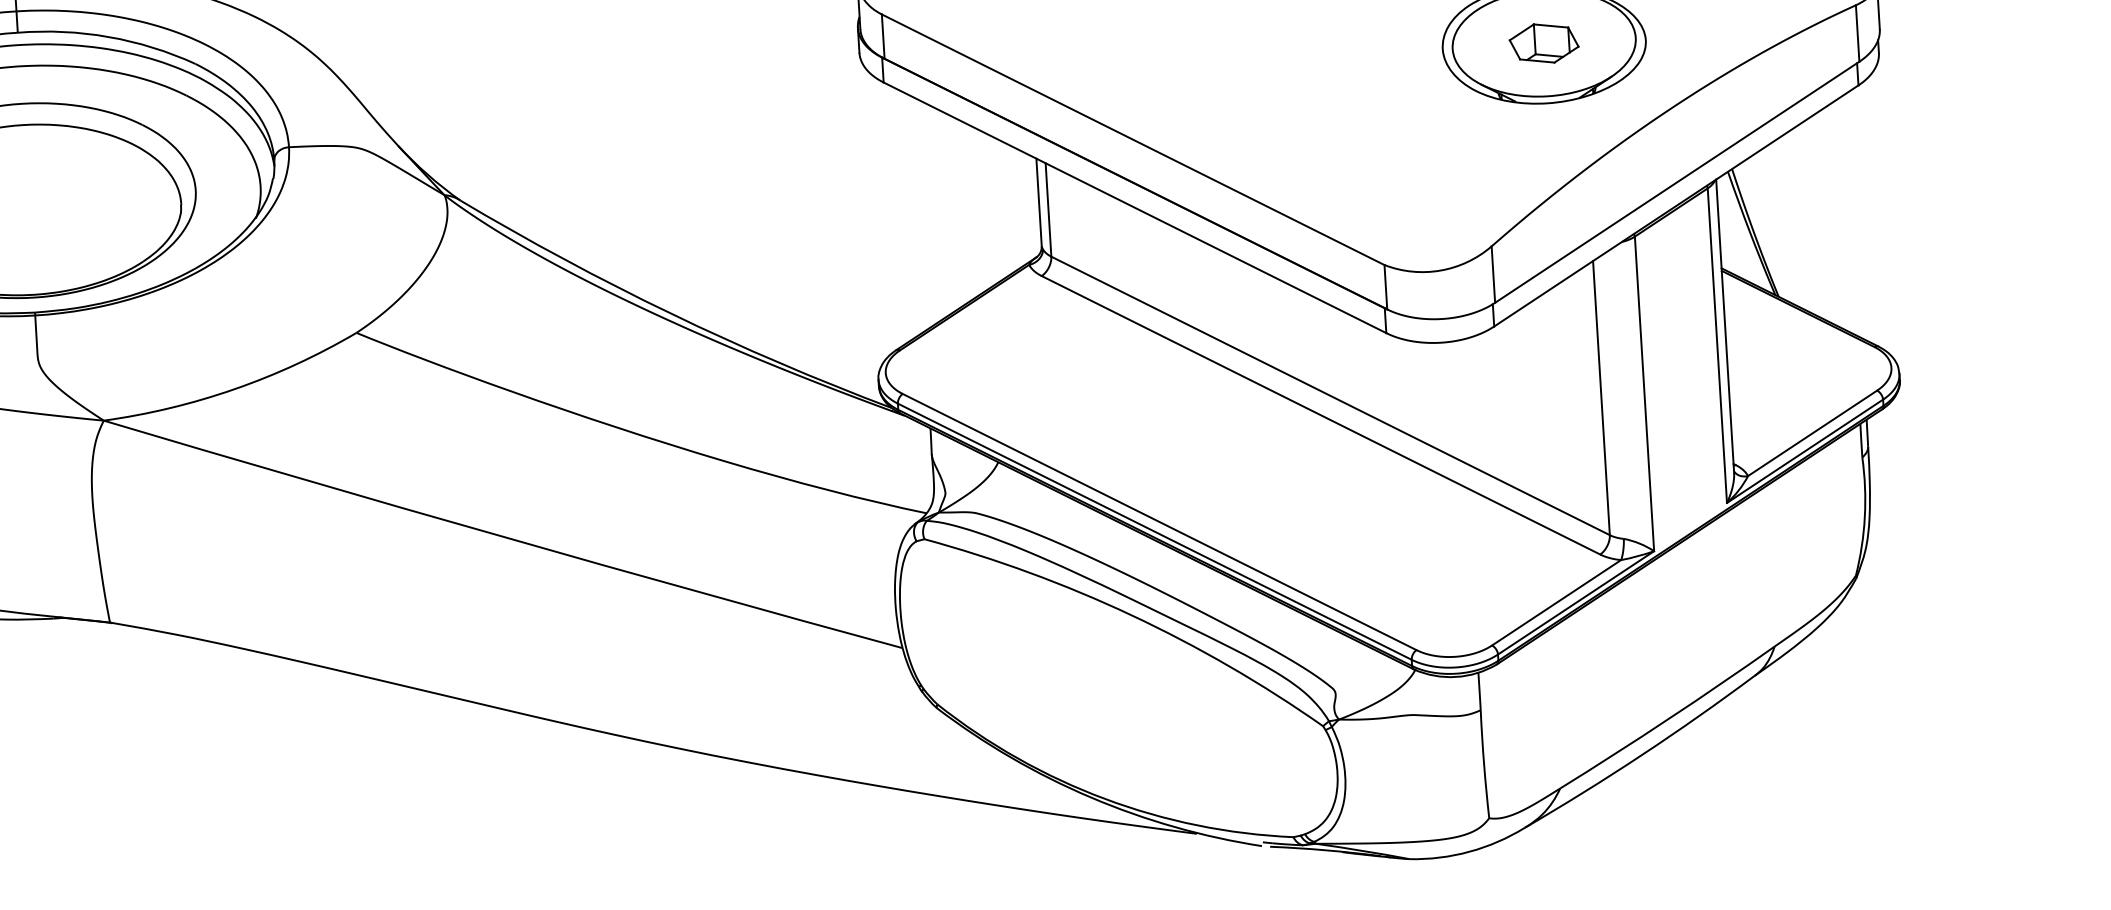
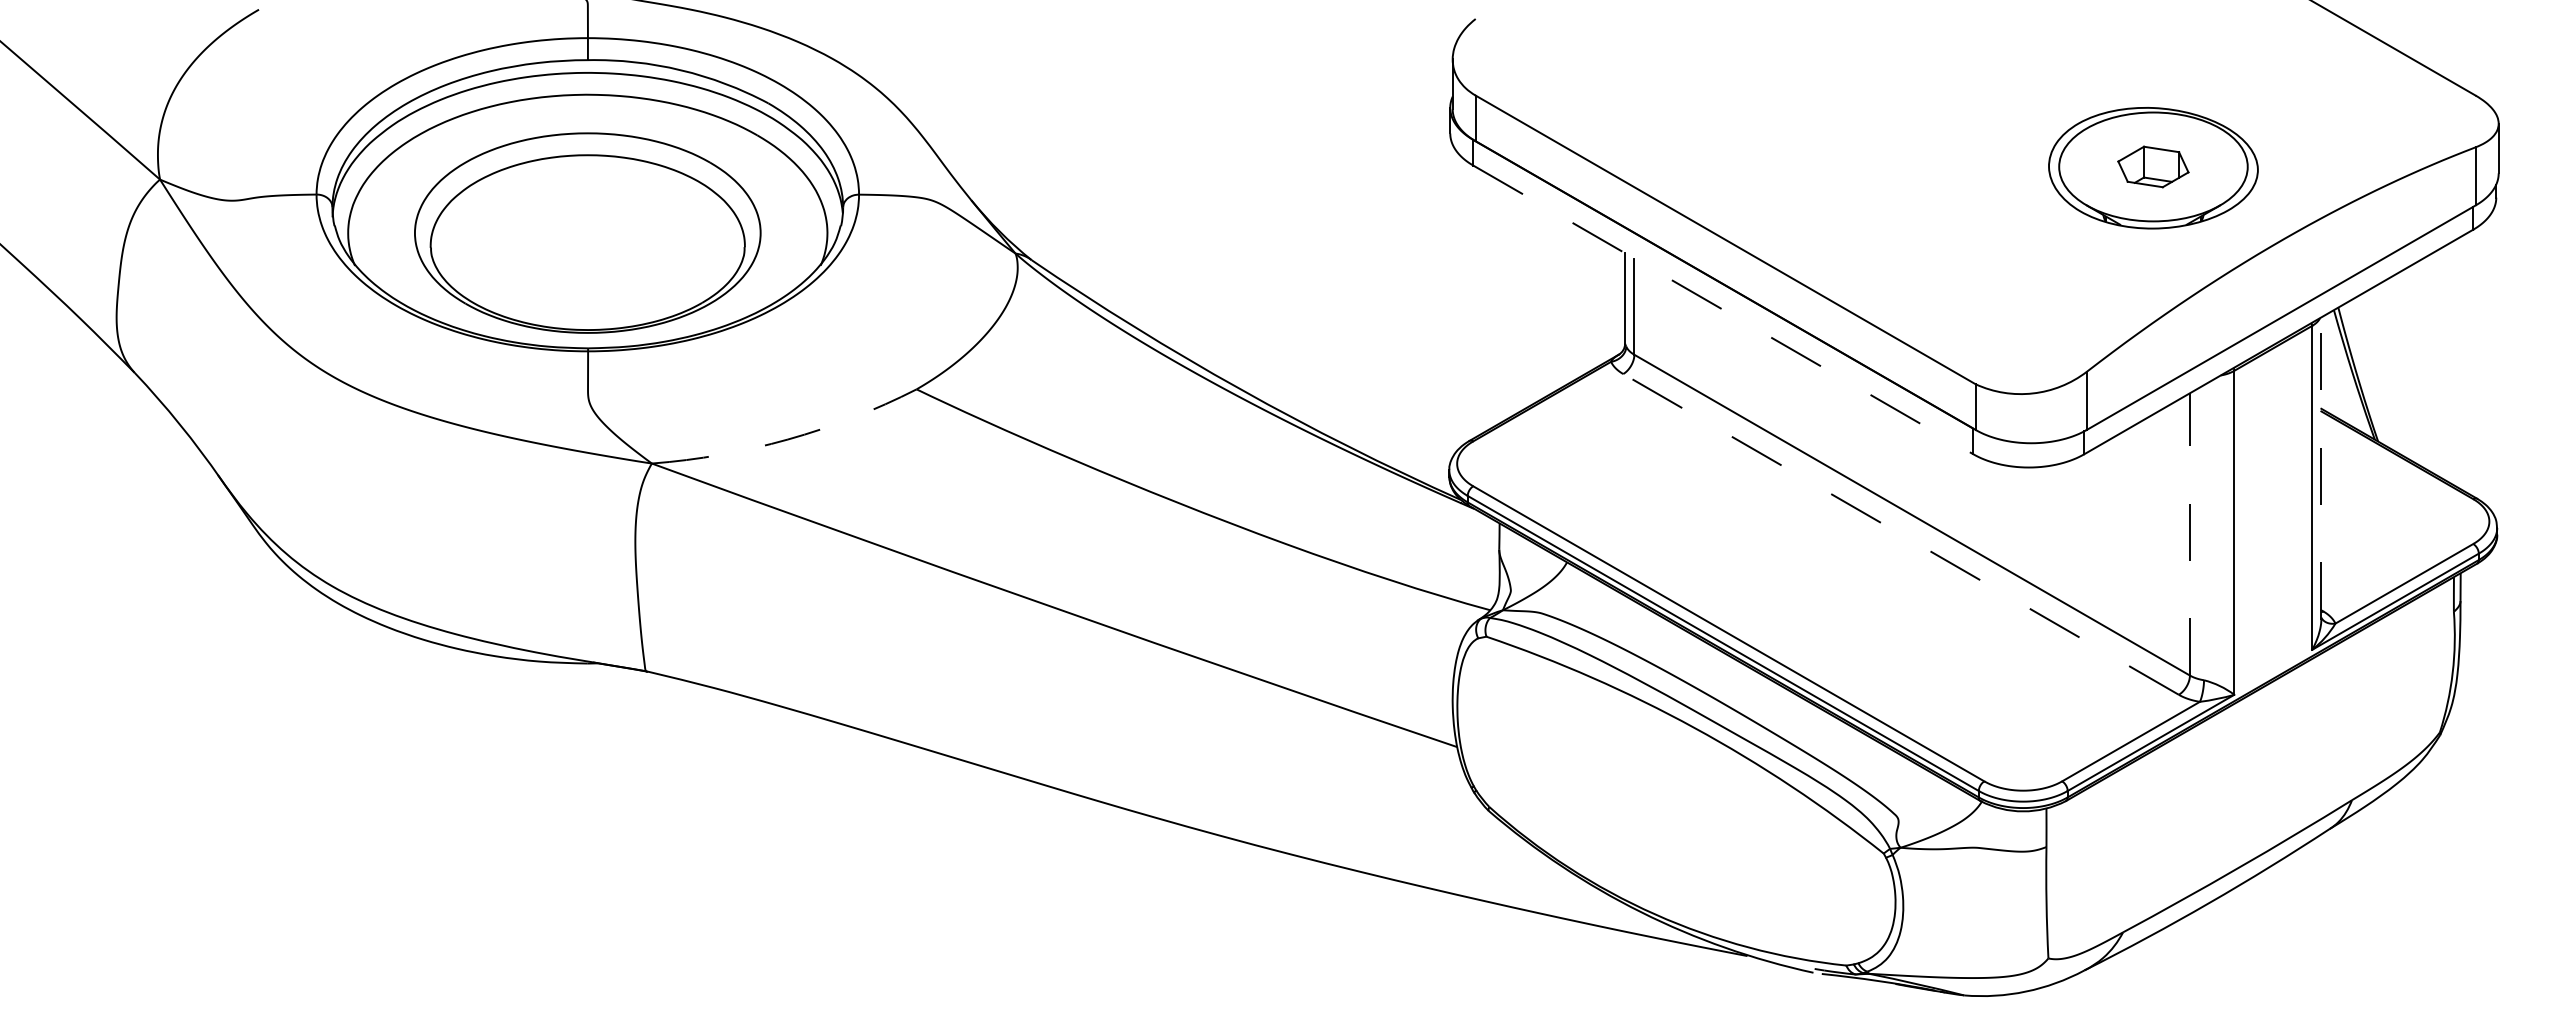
line: (1135, 207) -> (1723, 309), solid -> dashed
line: (1725, 326) -> (2321, 468), solid -> dashed
arc: (234, 389) -> (787, 439), solid -> dashed
line: (1600, 397) -> (2189, 533), solid -> dashed
line: (1321, 415) -> (1901, 534), solid -> dashed

